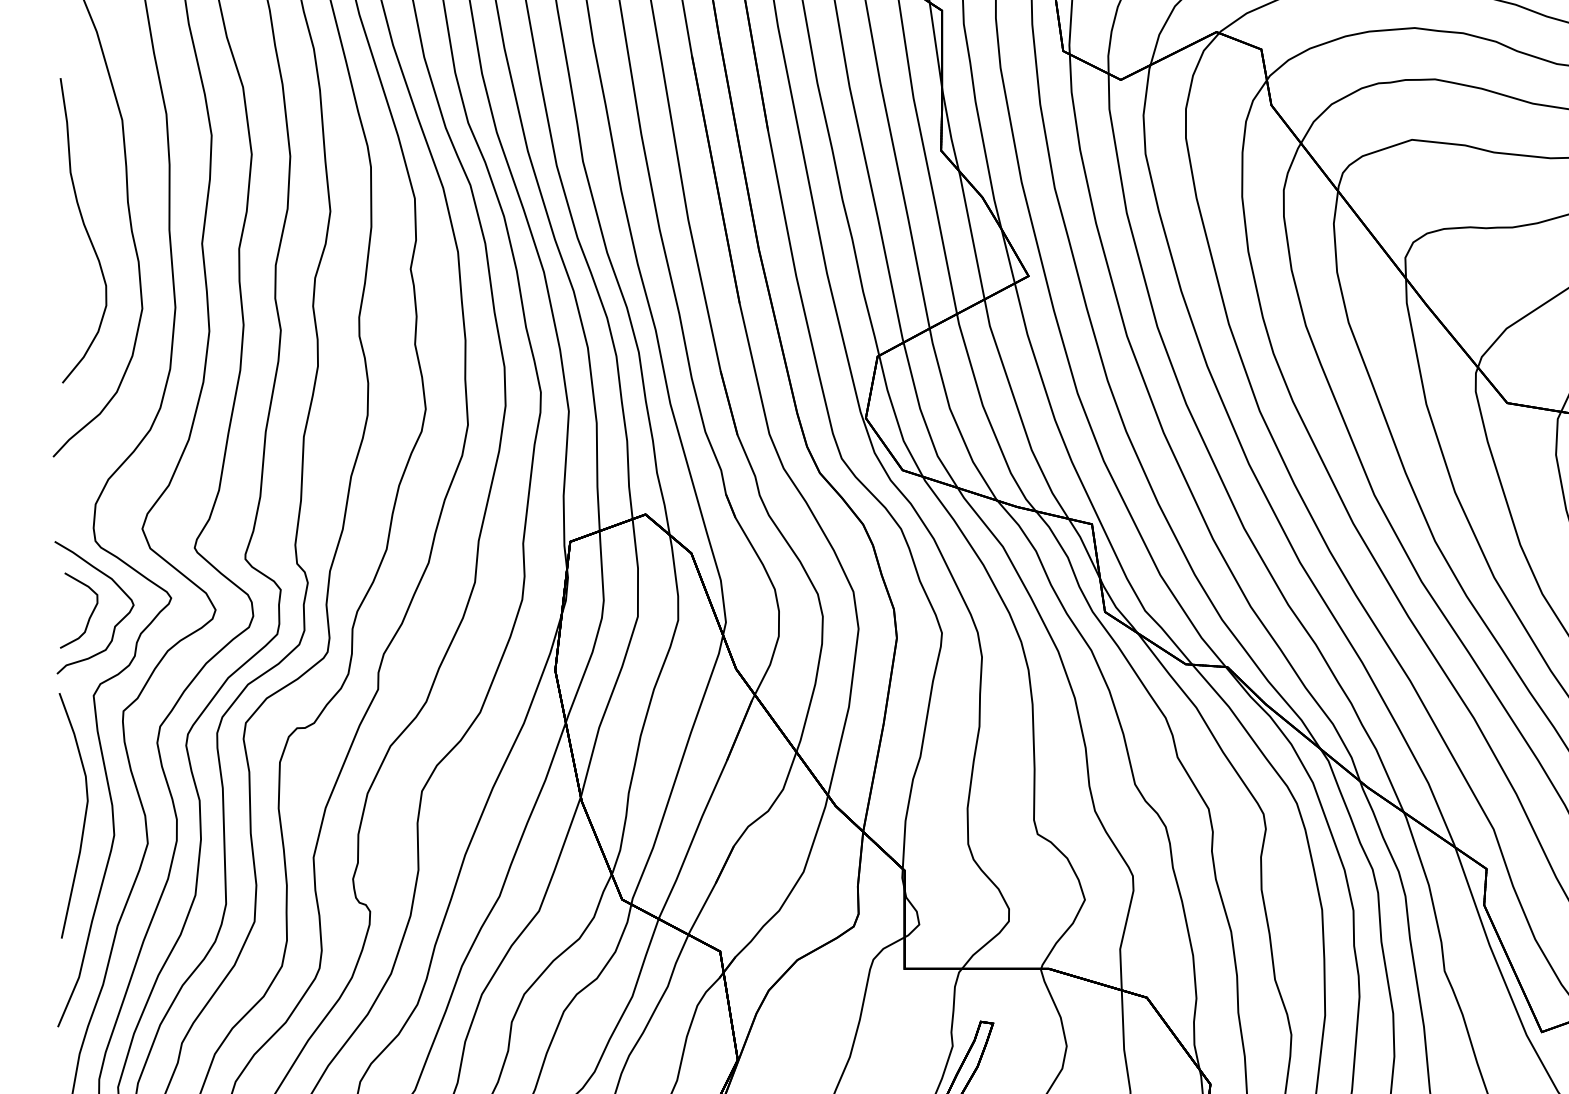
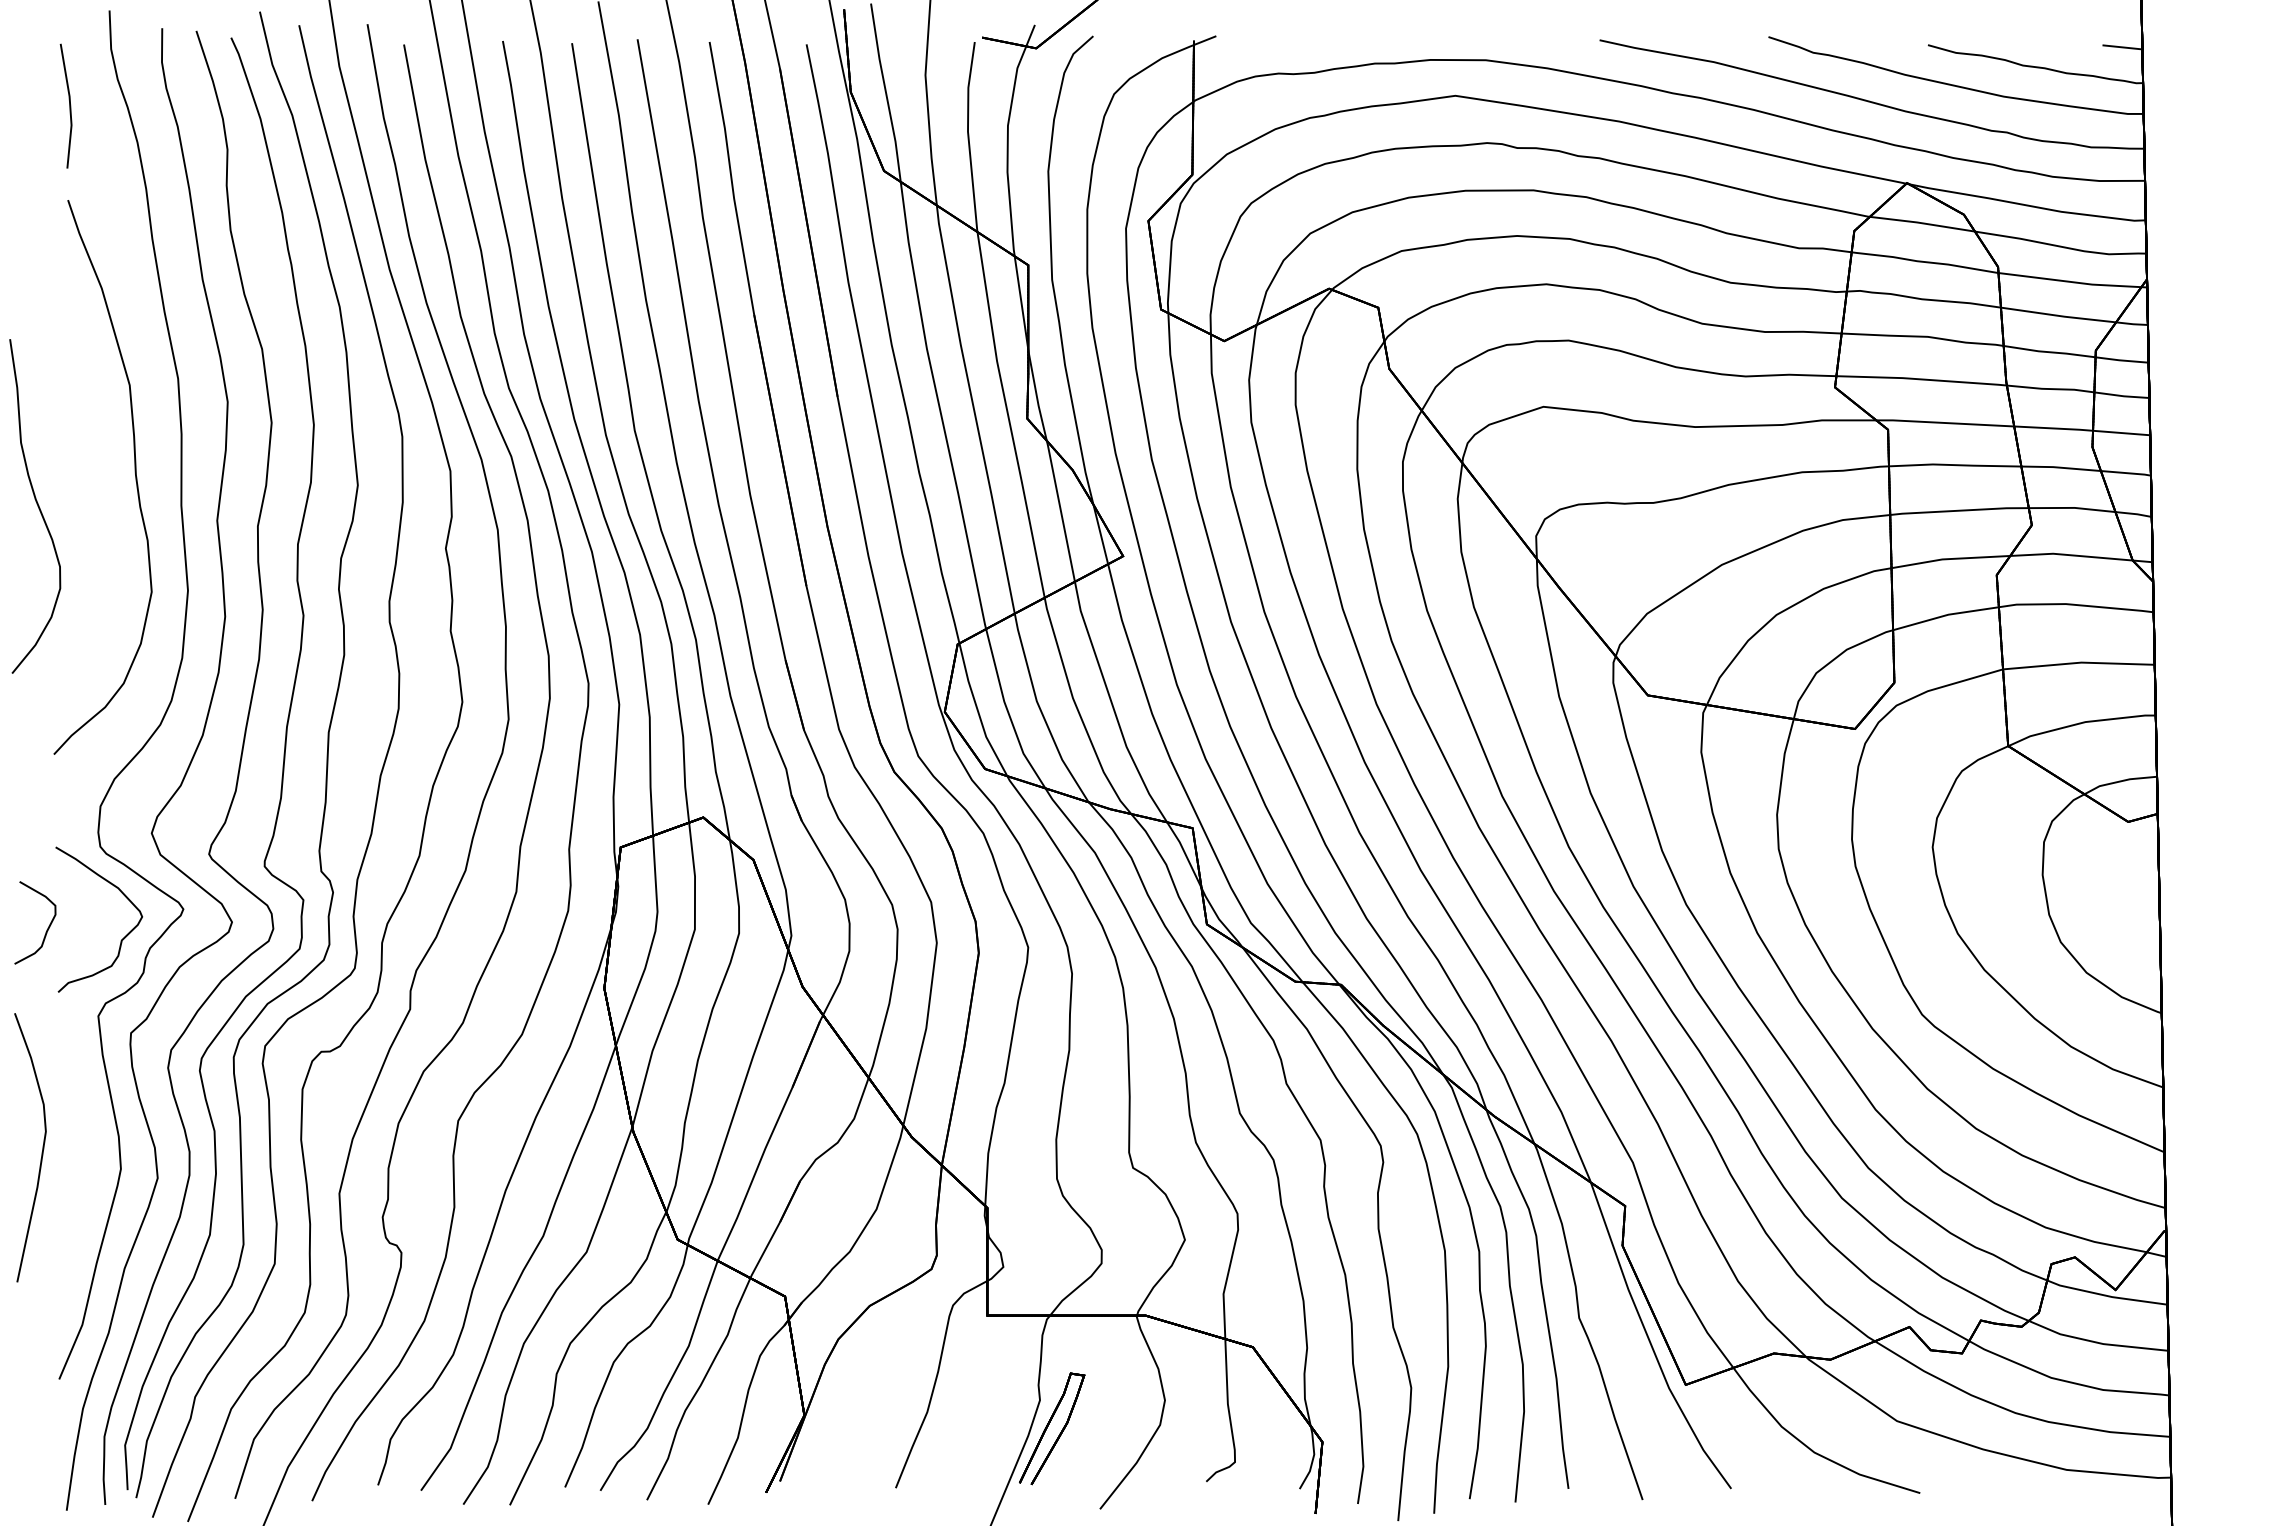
curve: (85, 230) -> (37, 506), moved
curve: (90, 615) -> (47, 928), moved
curve: (84, 815) -> (42, 1147), moved

